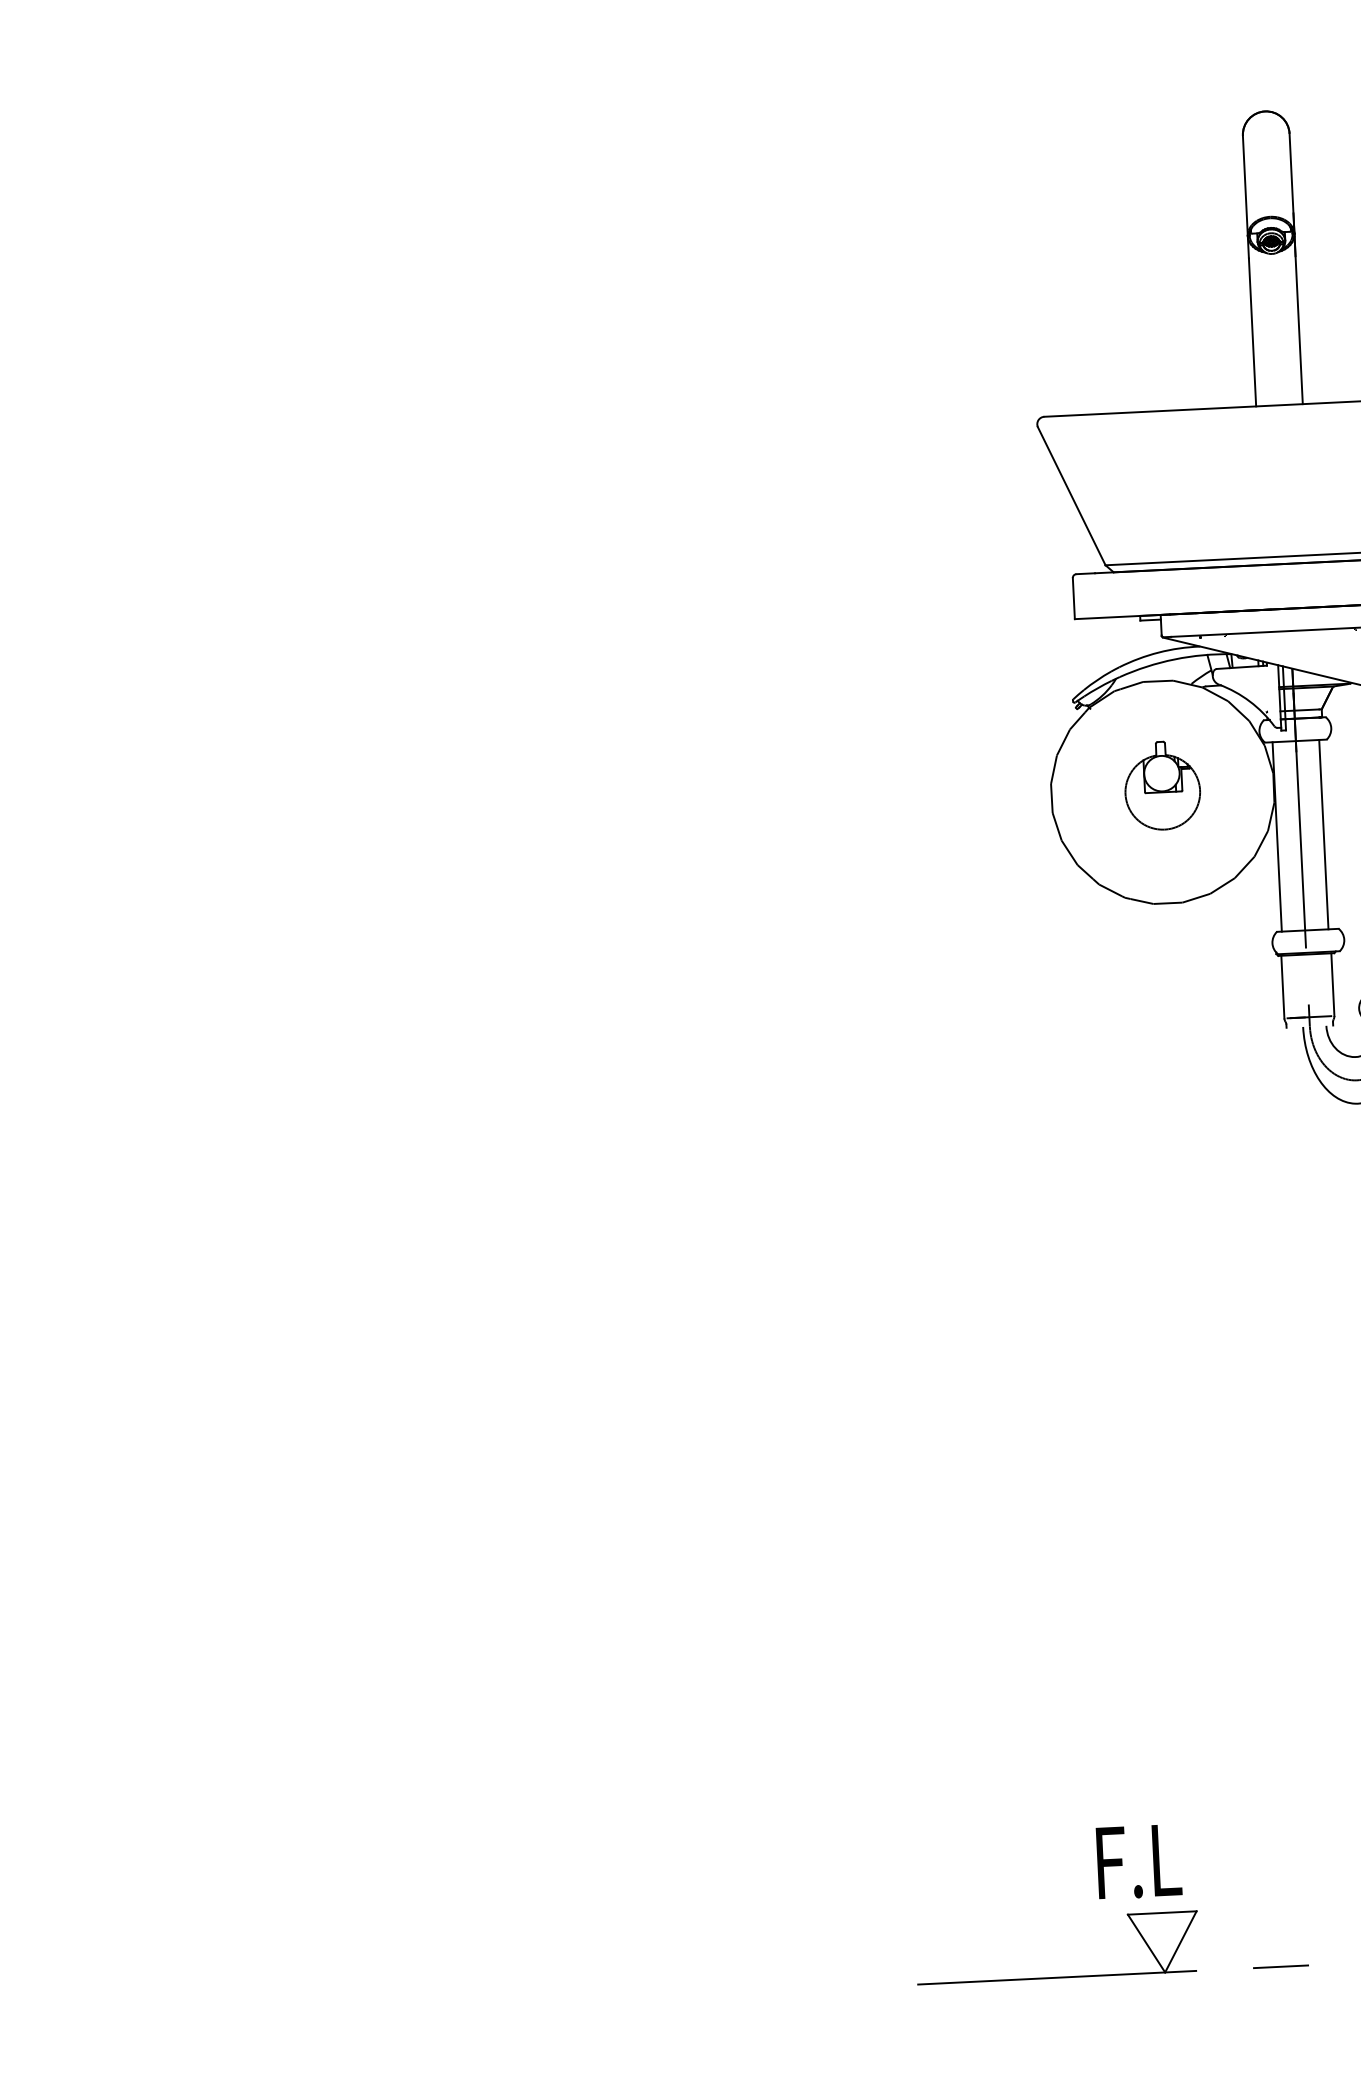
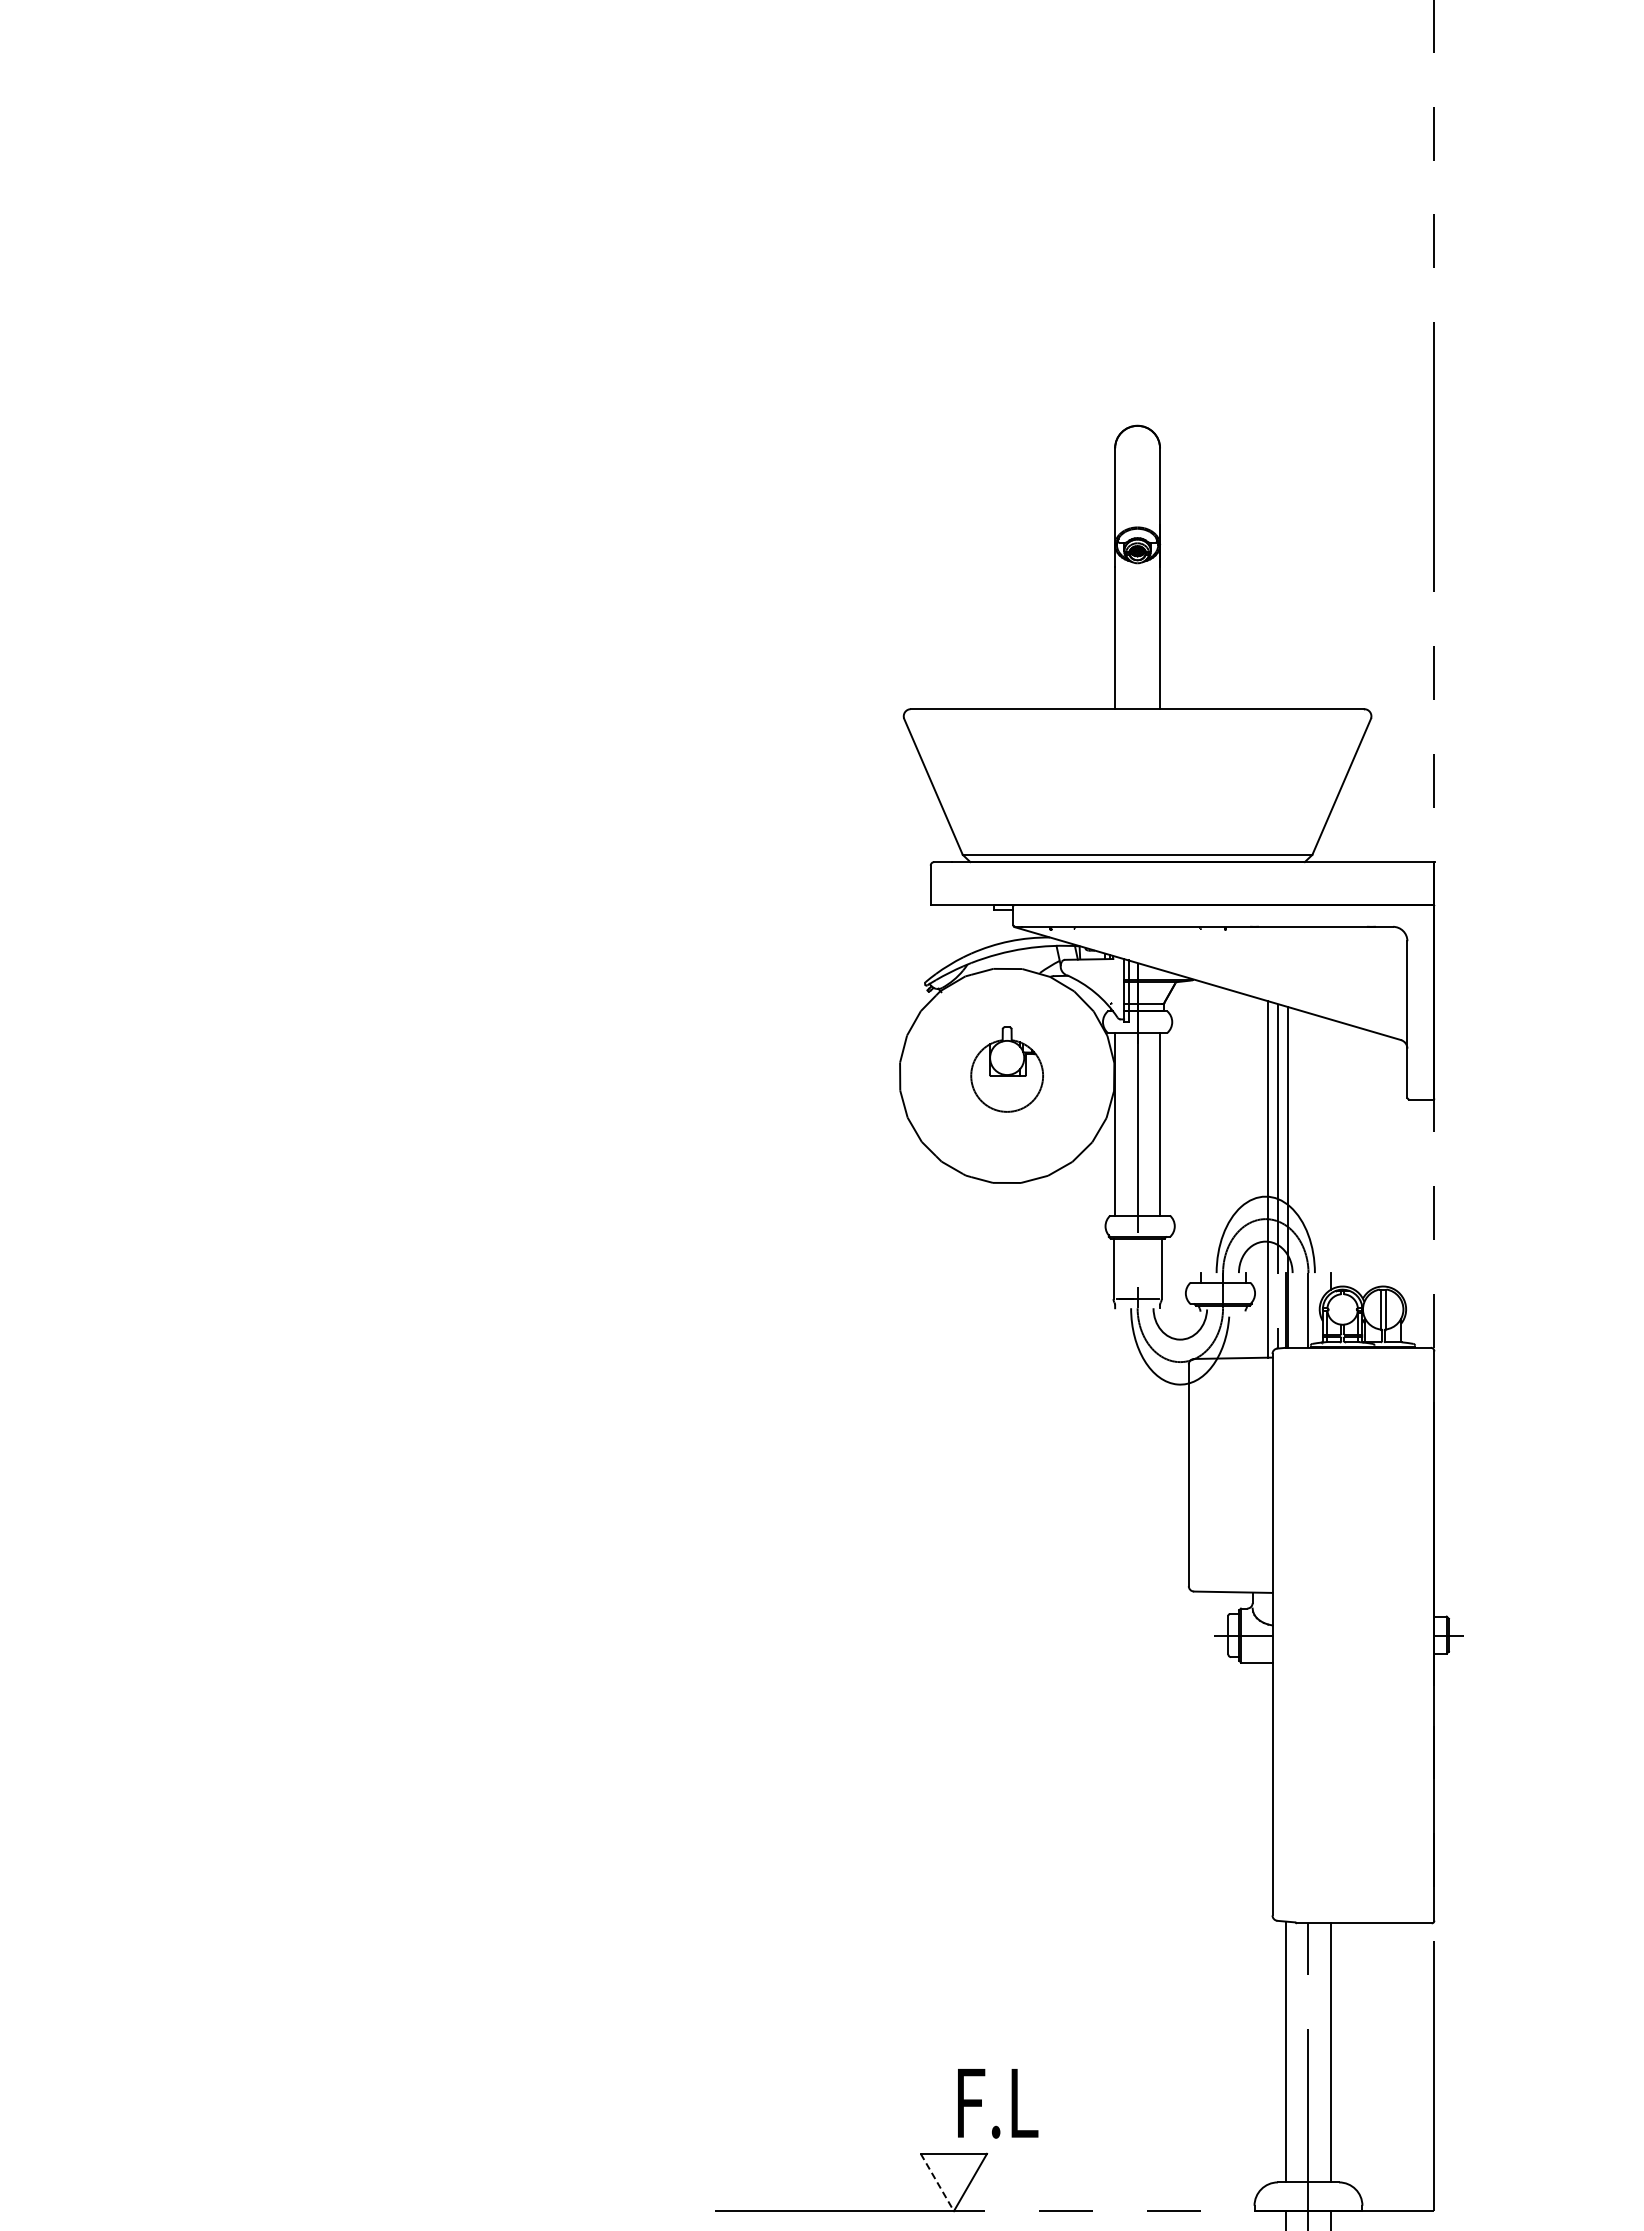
text: (1139, 1861) -> (998, 2103), moved
line: (1146, 1943) -> (937, 2182), solid -> dashed

